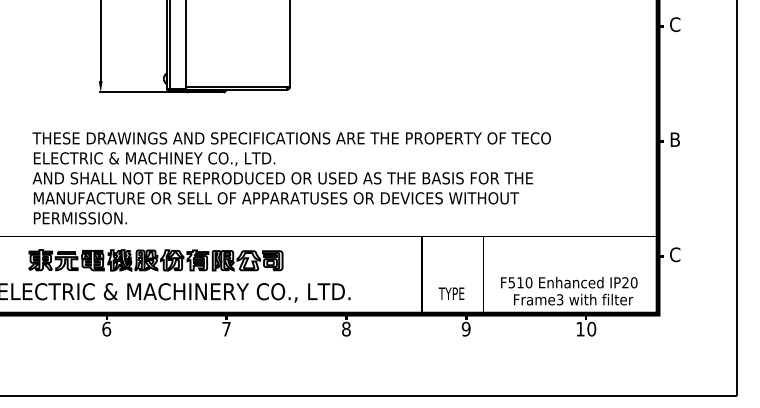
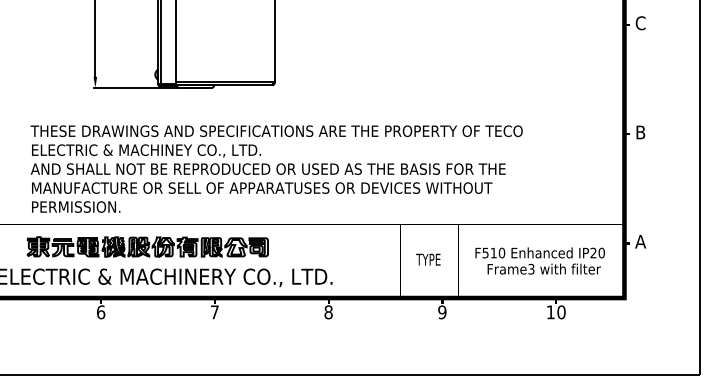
text: (674, 254) -> (640, 241), C -> A
text: (569, 290) -> (540, 260), moved
text: (451, 293) -> (428, 259), moved

